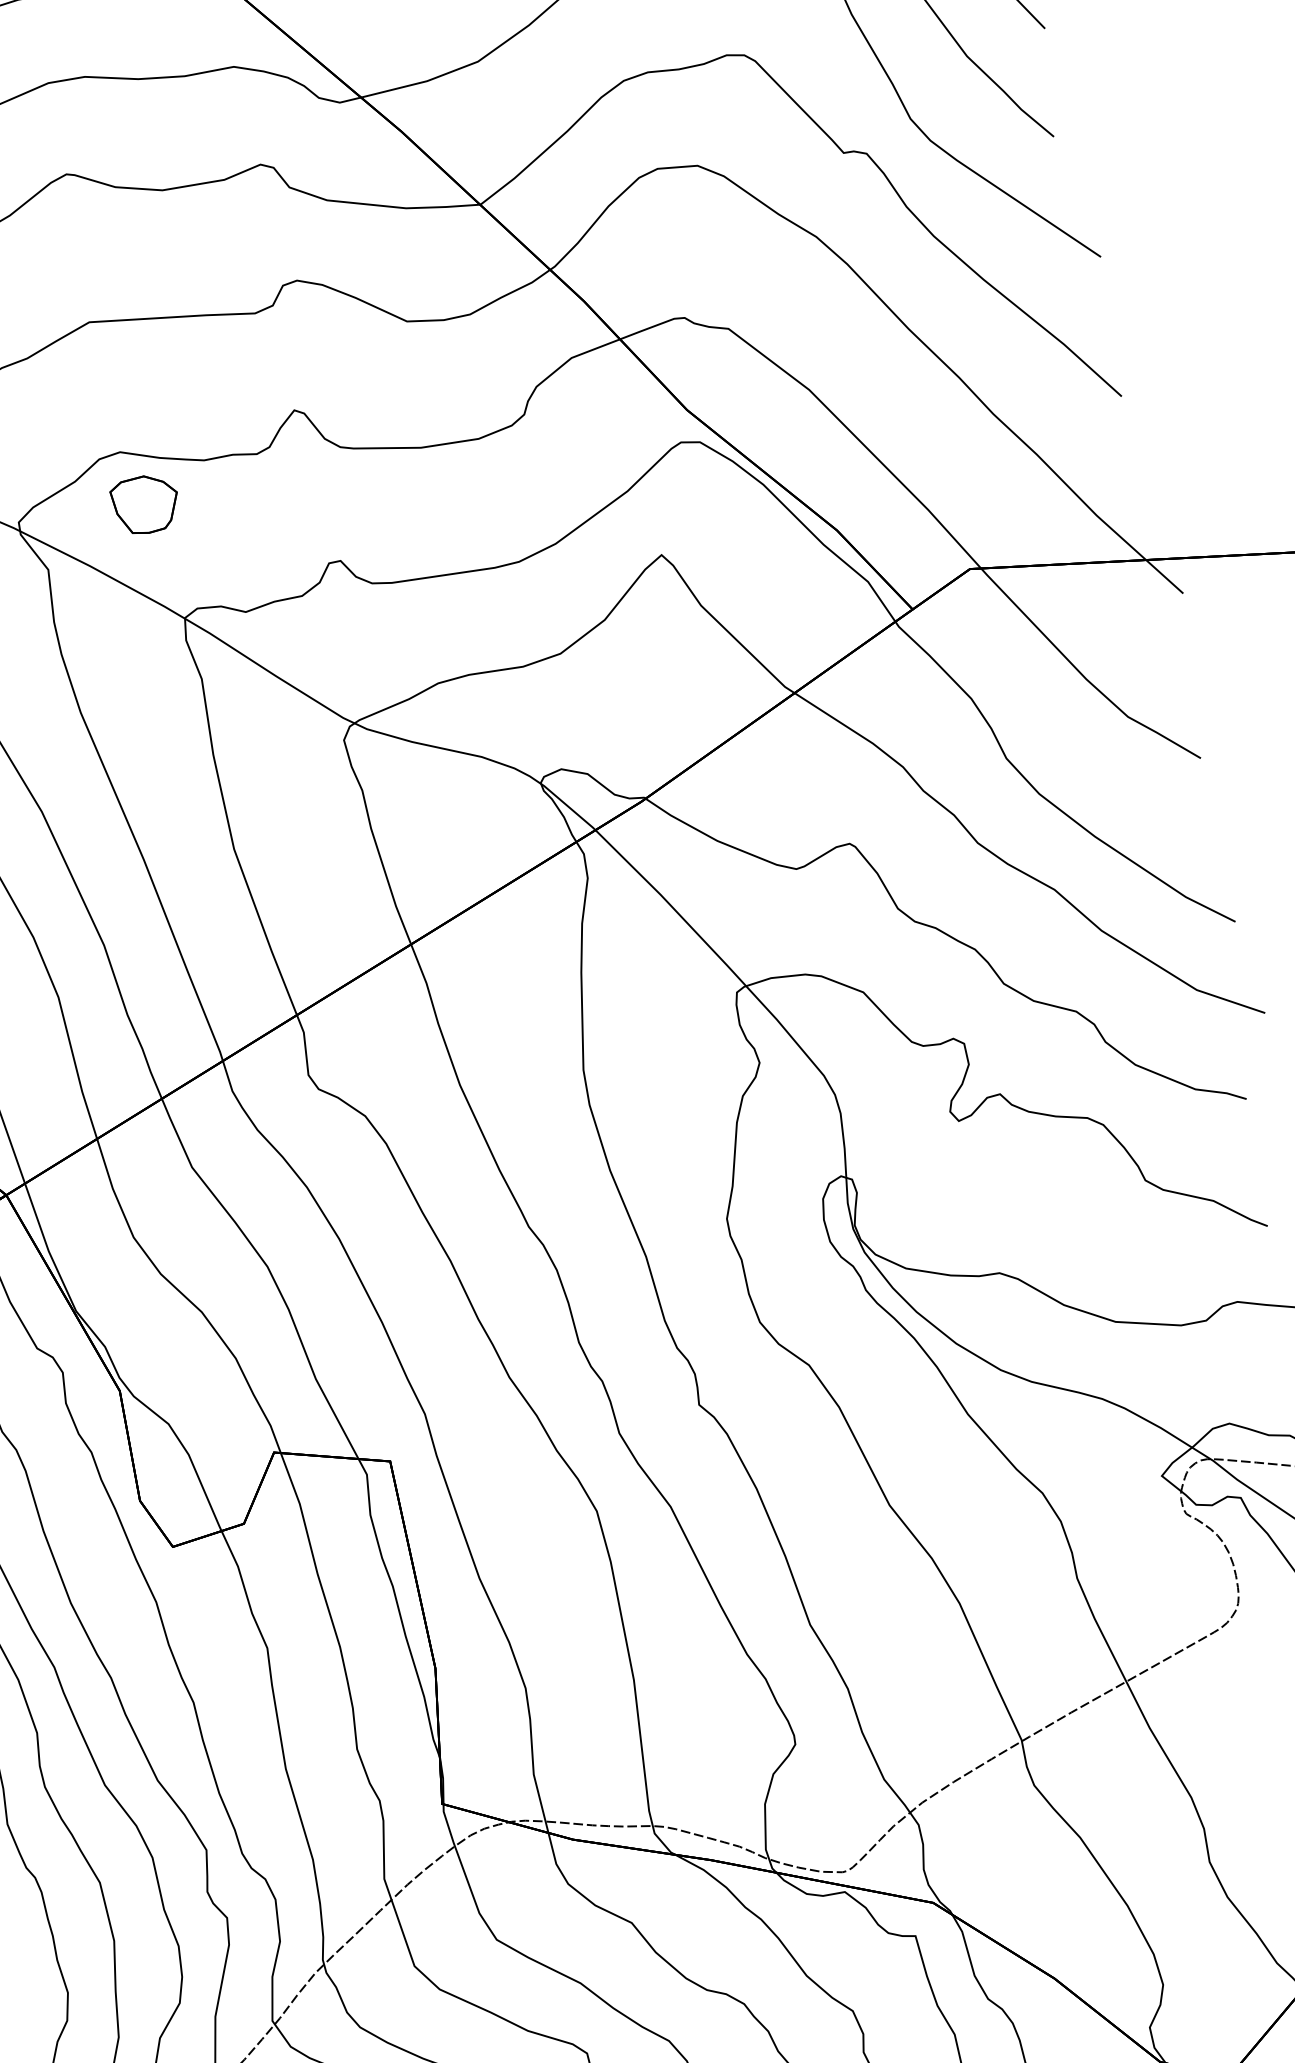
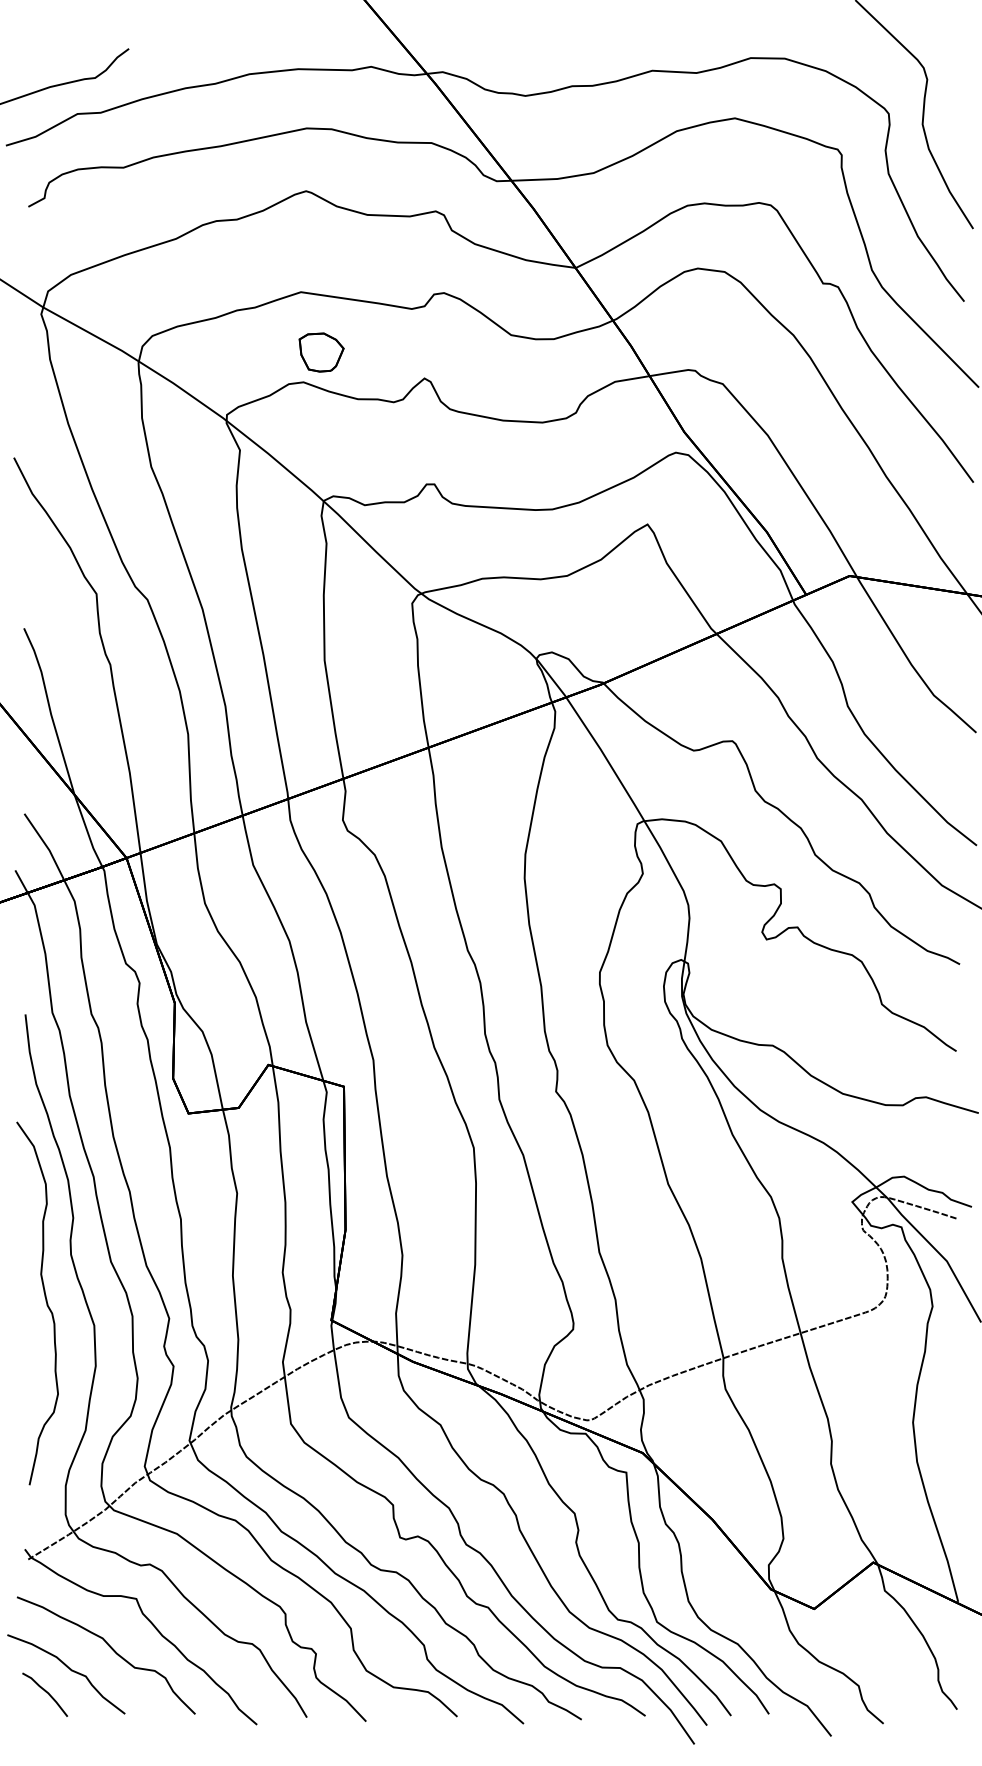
part: (145, 504) -> (321, 352), moved

